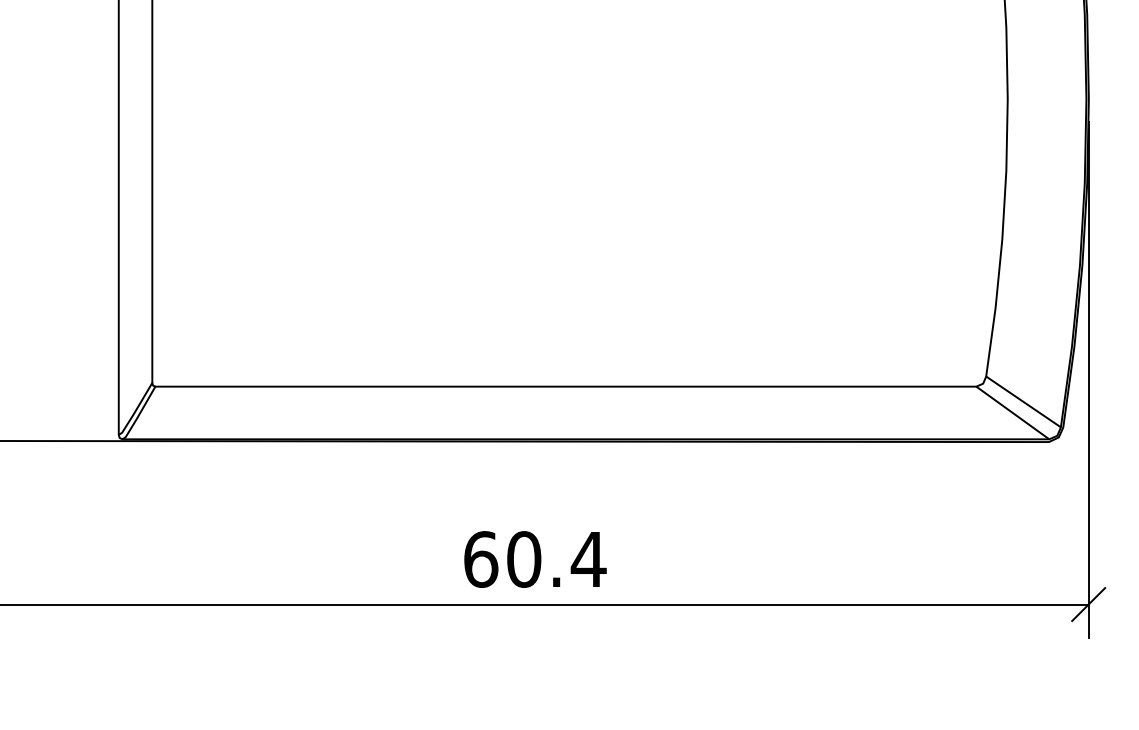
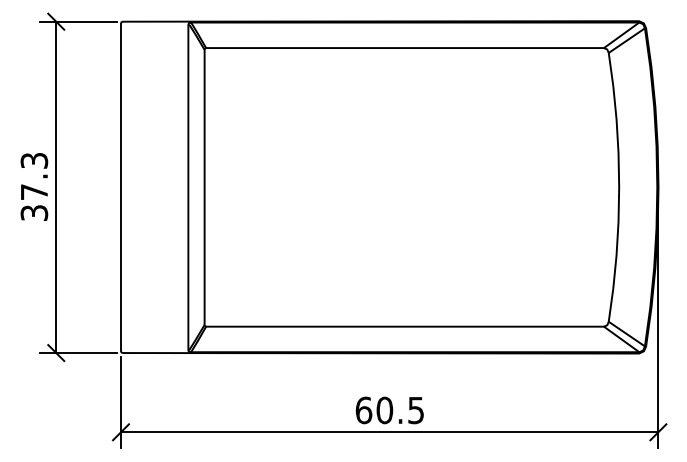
text: (587, 559) -> (415, 410), 60.4 -> 60.5

